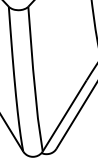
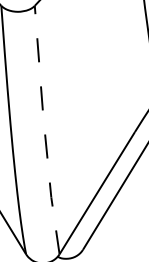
line: (34, 79) -> (45, 130), solid -> dashed

